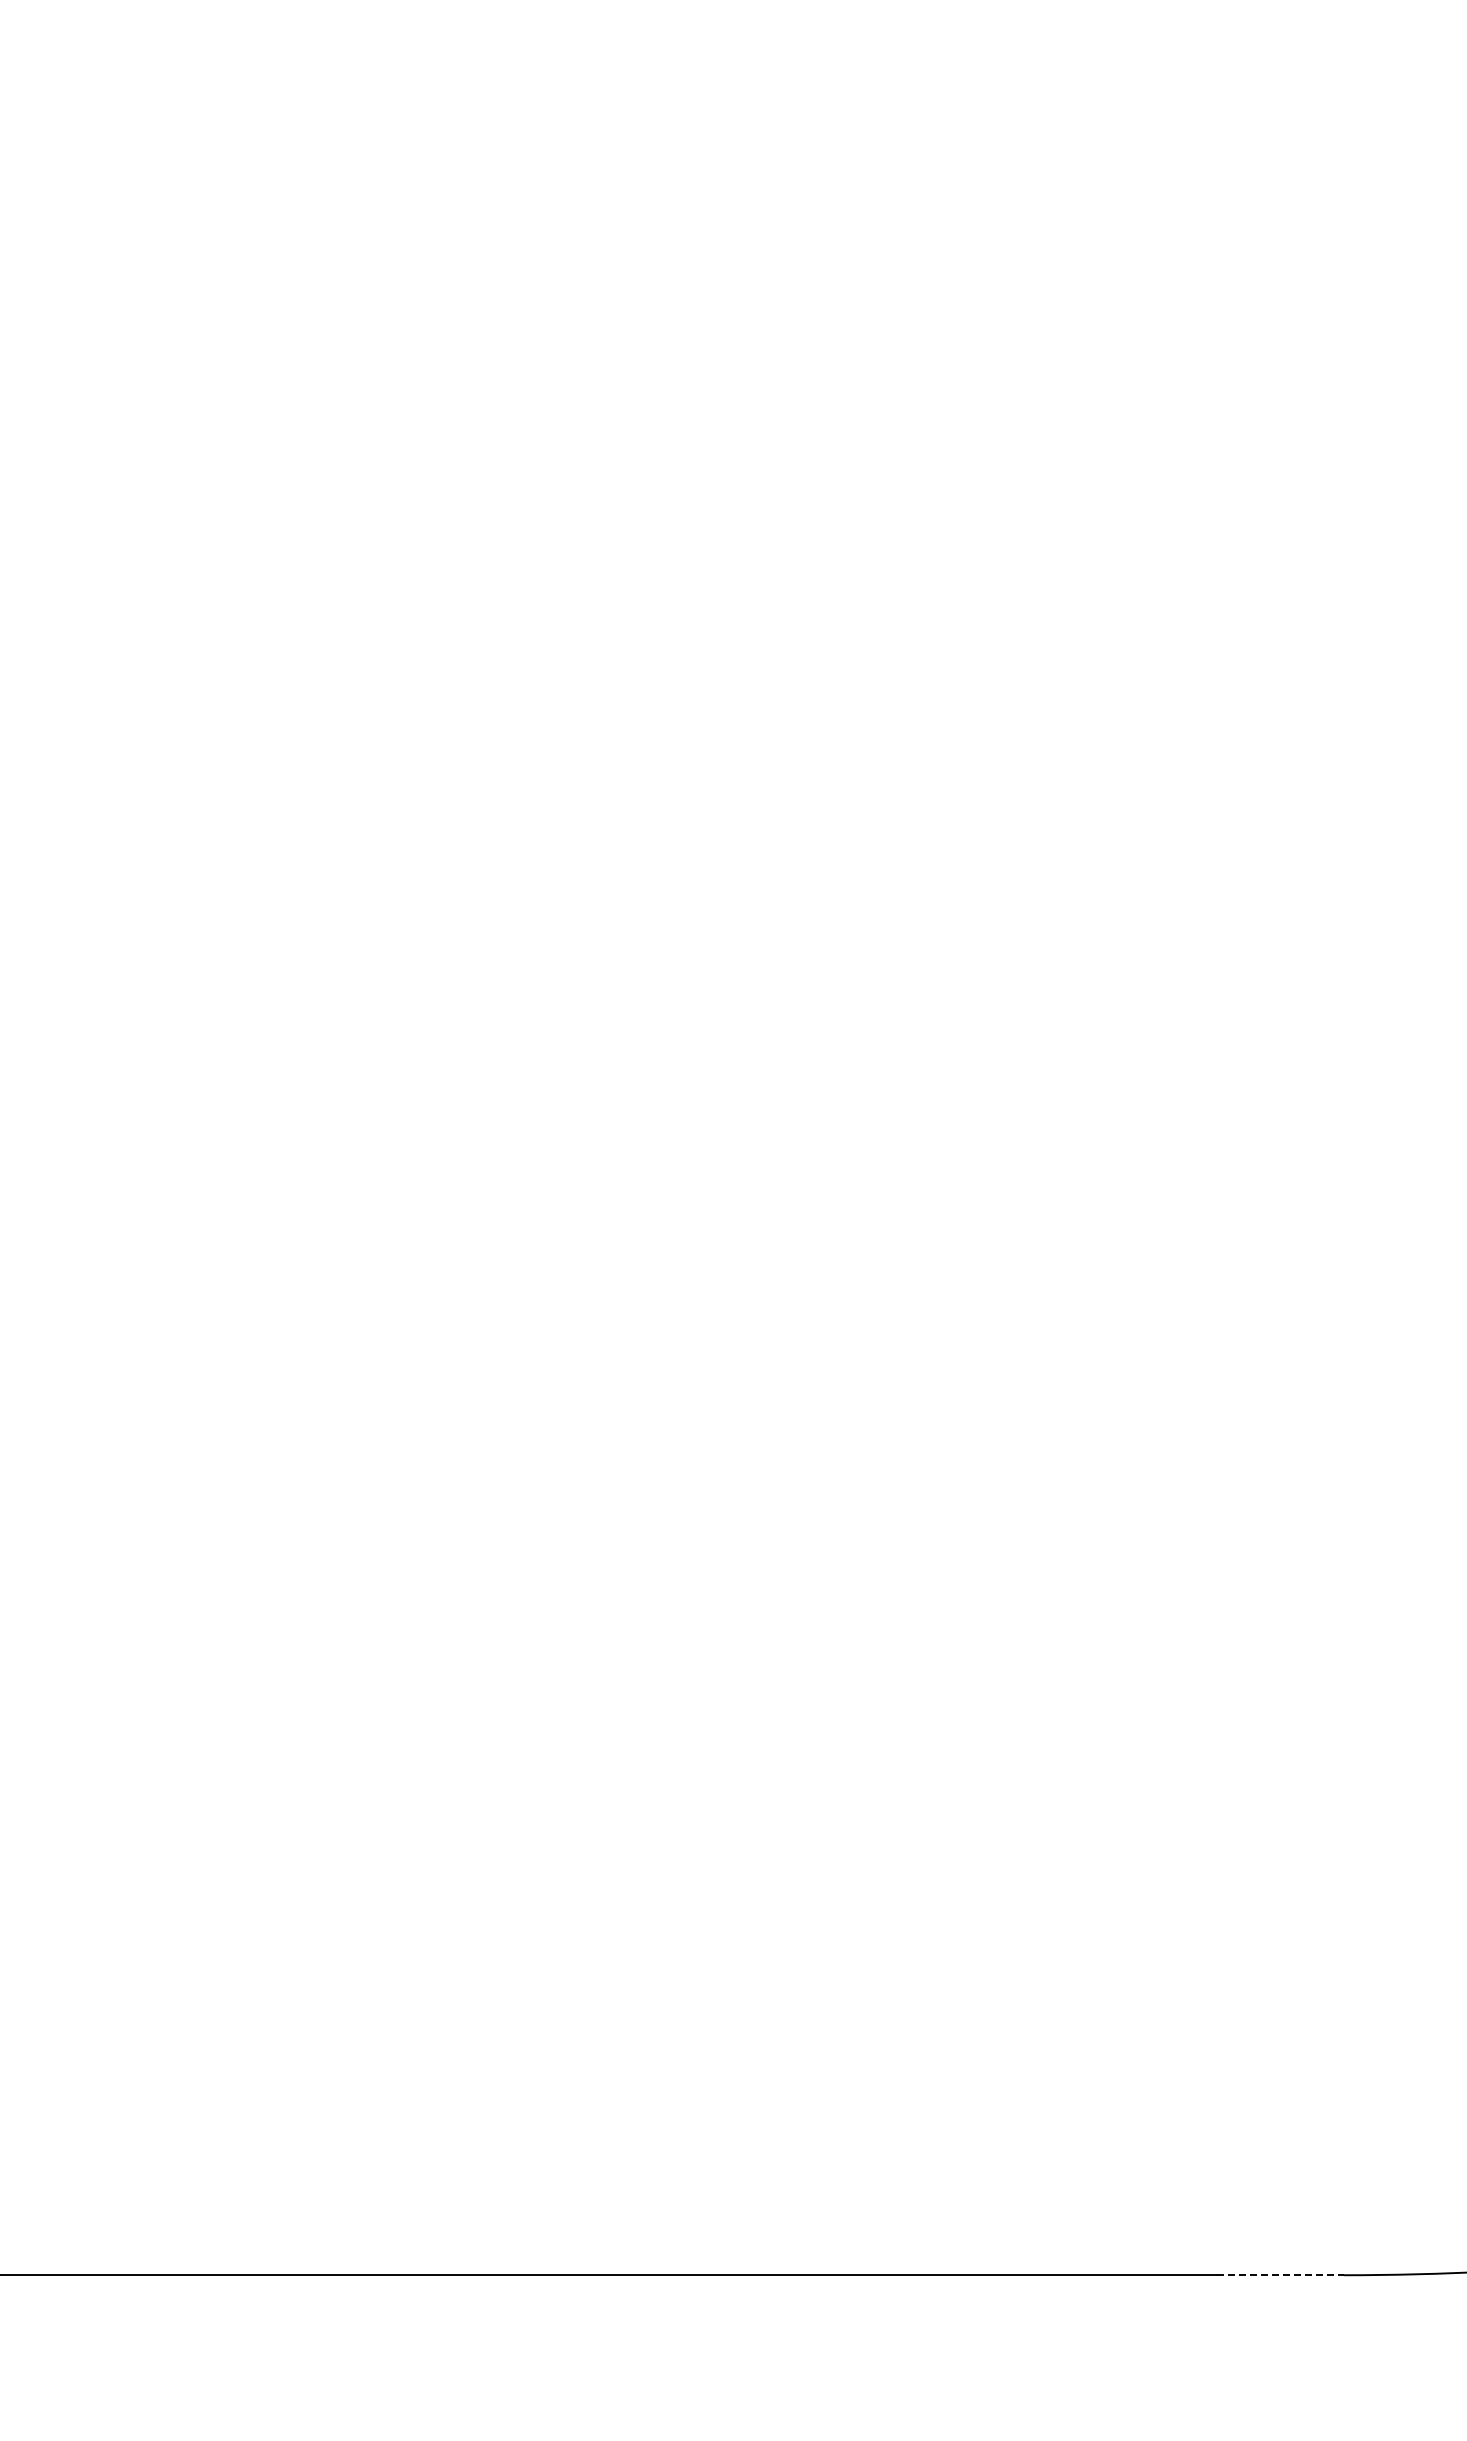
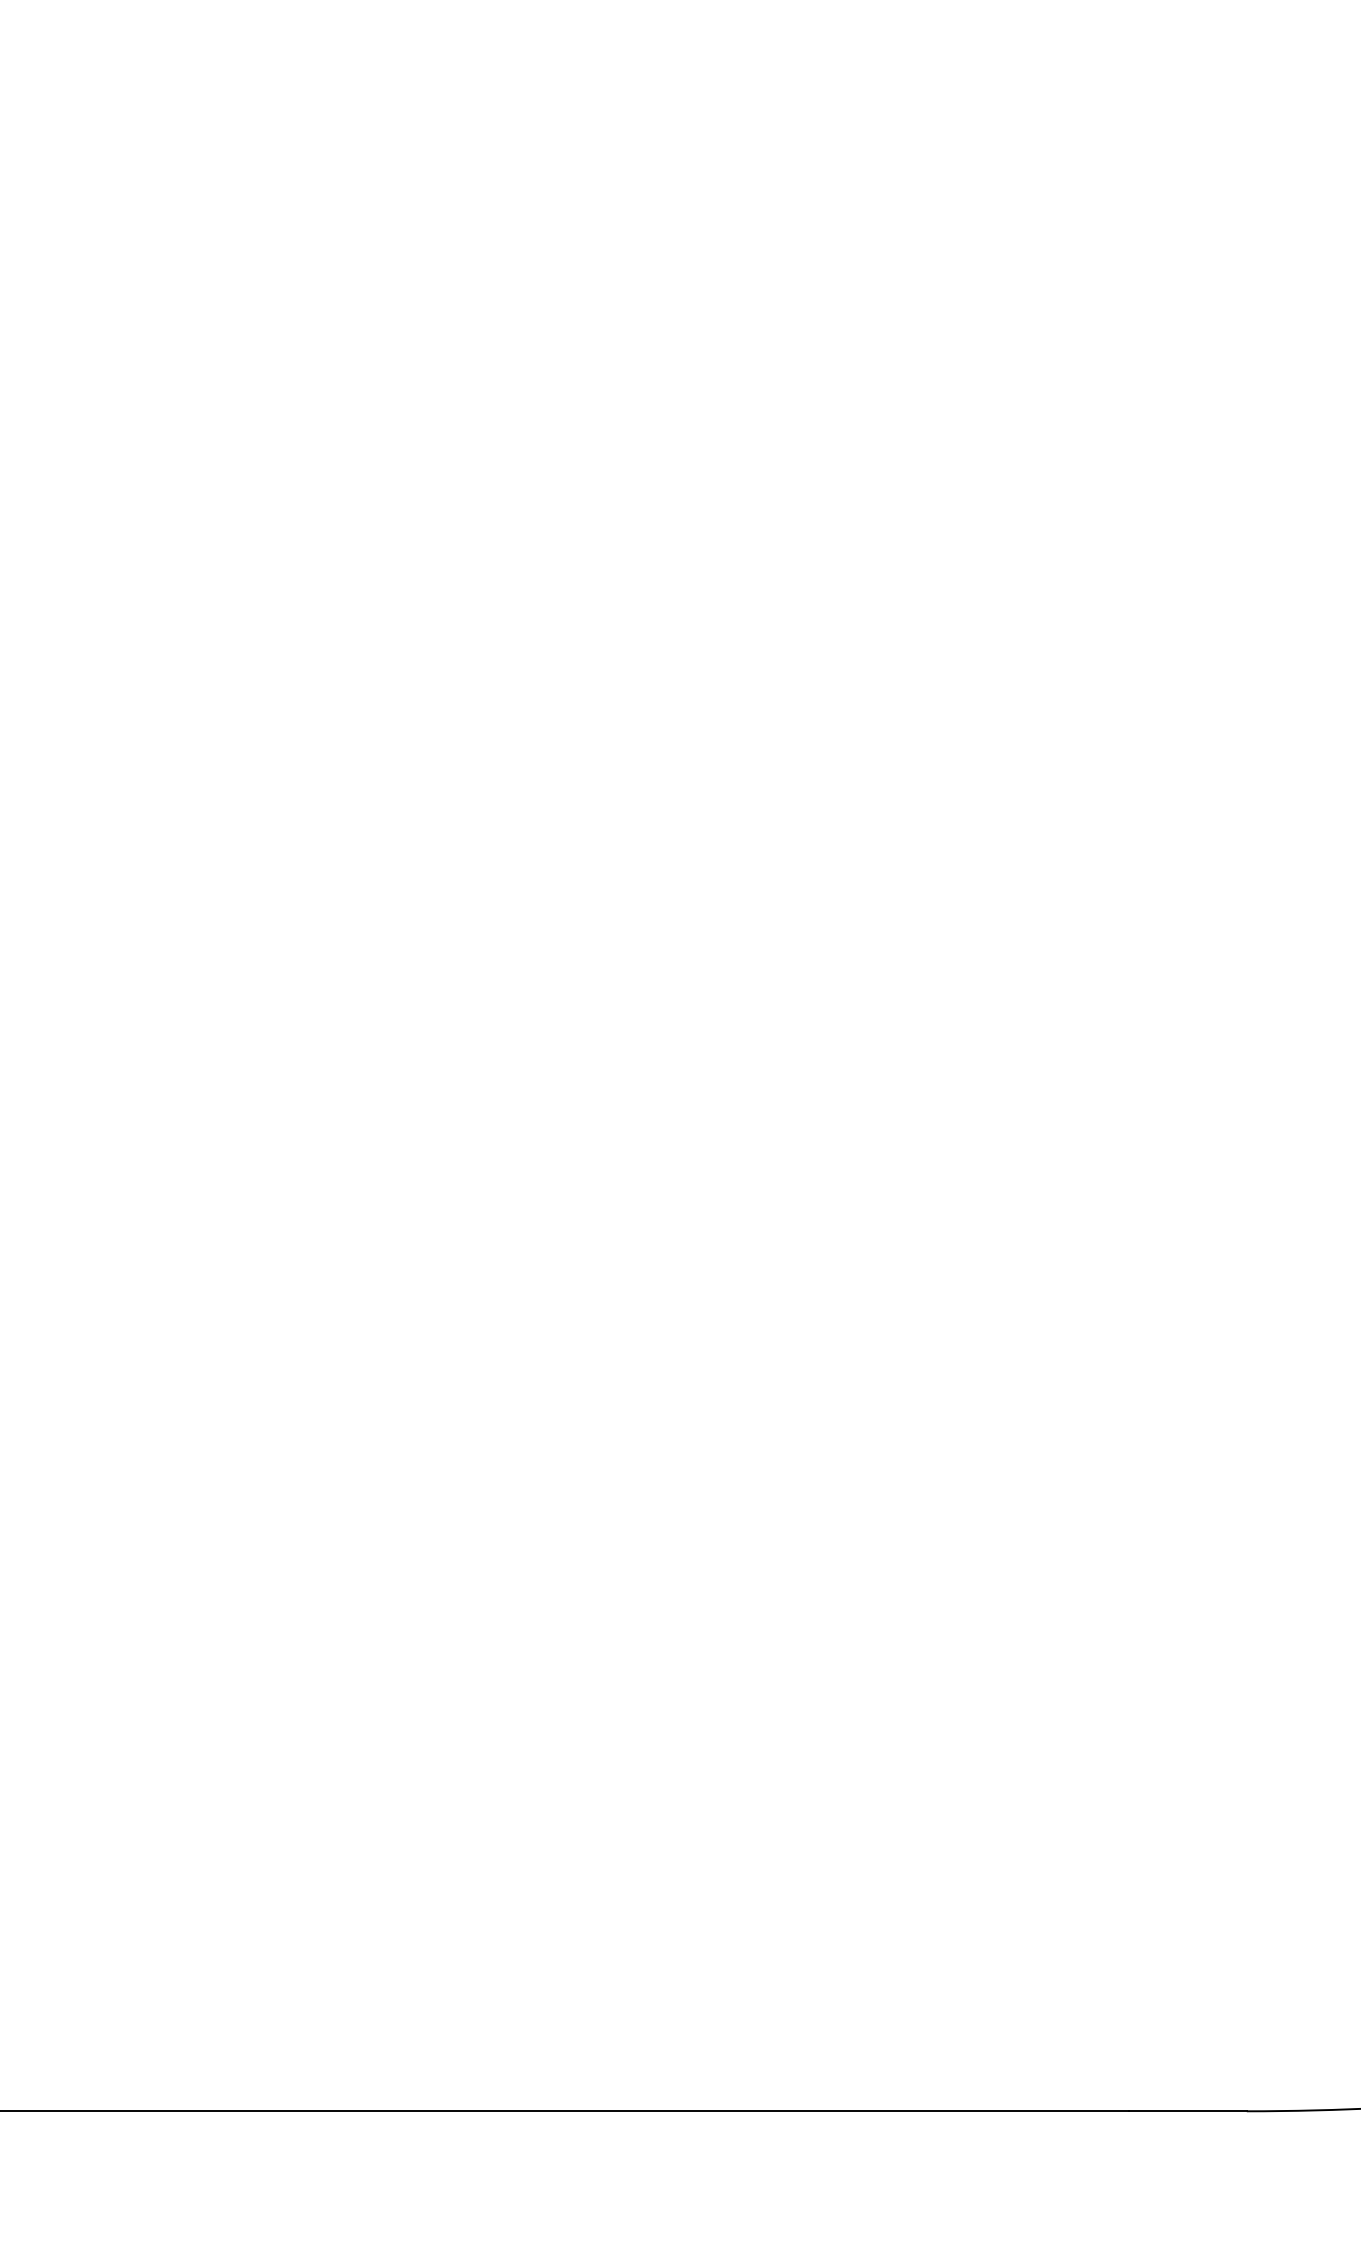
line: (1280, 2275) -> (1188, 2111), dashed -> solid

